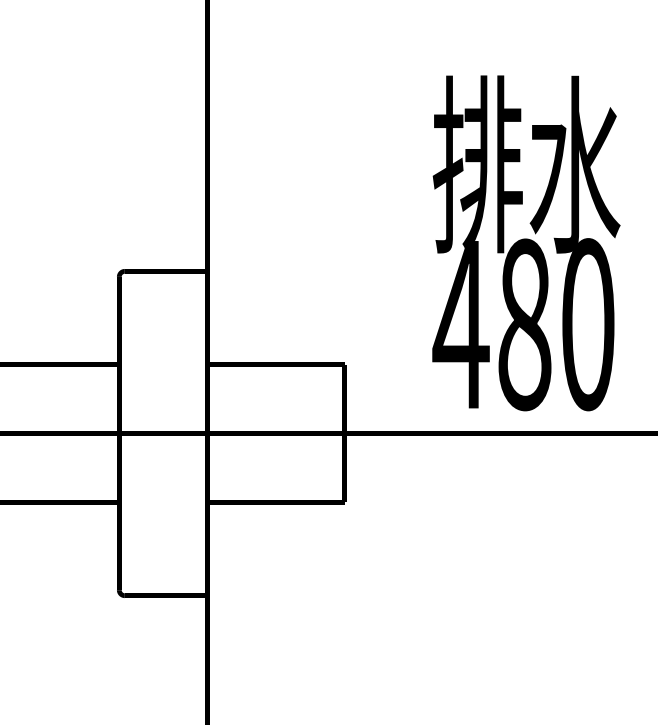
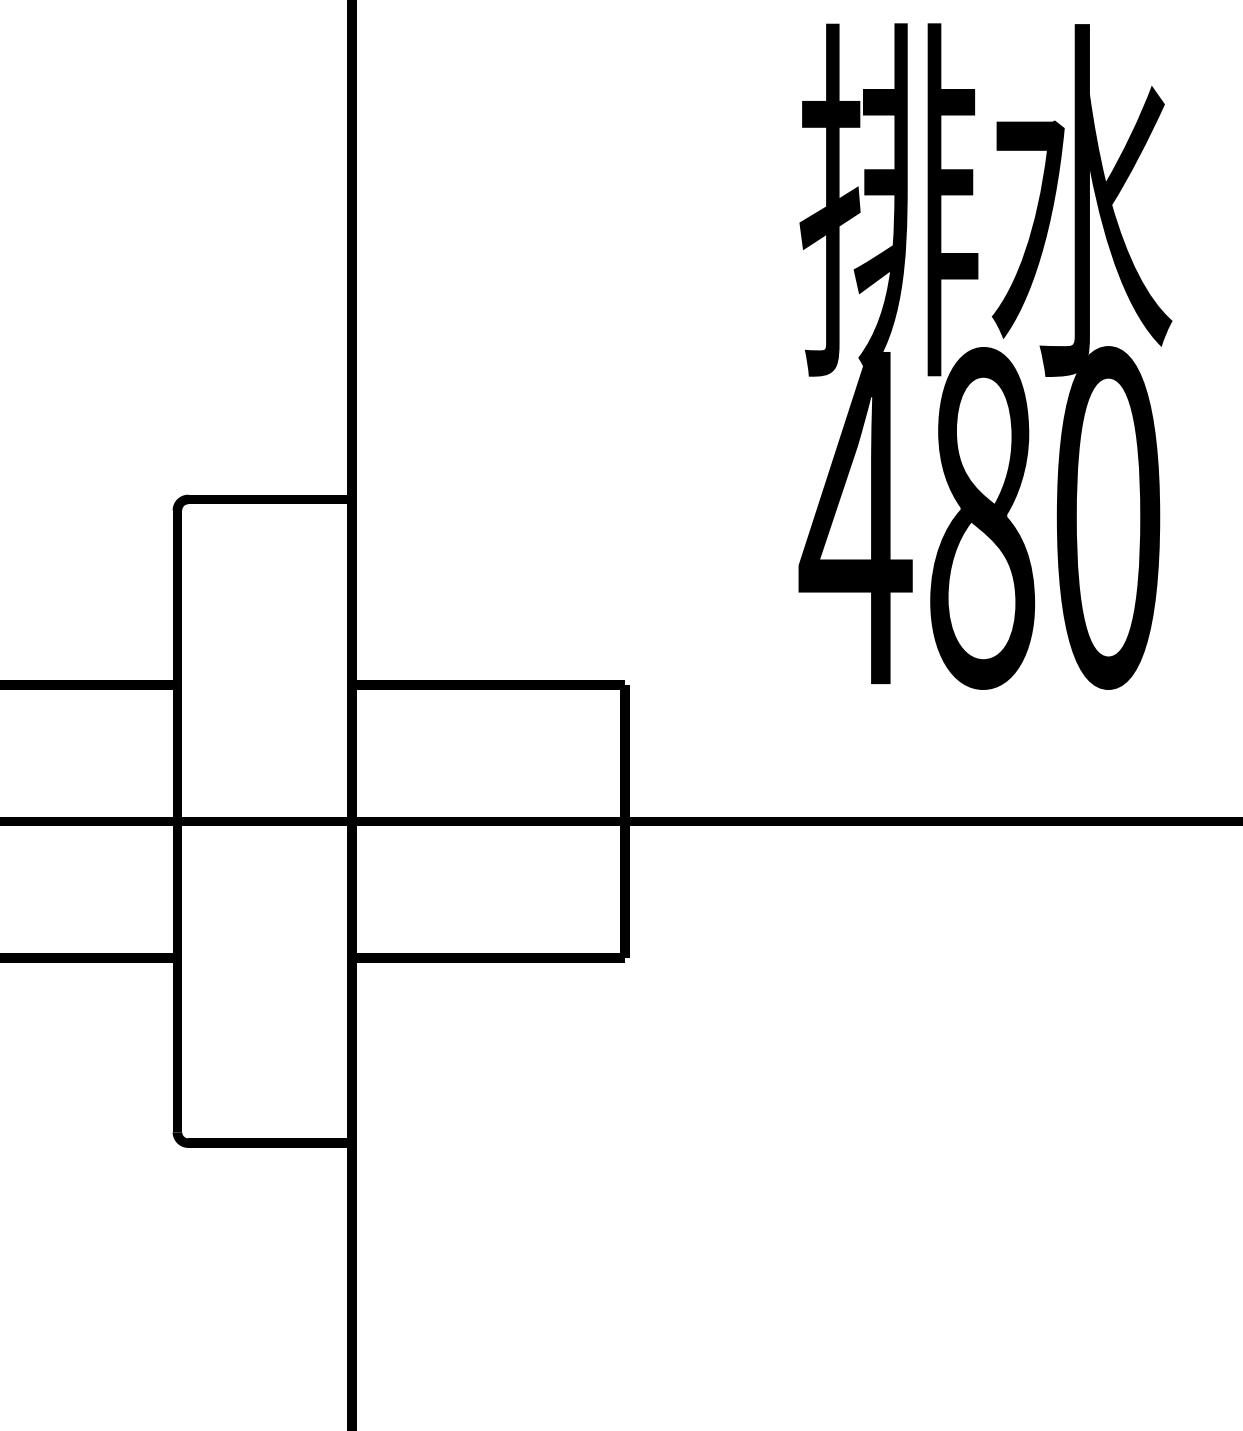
text: (526, 243) -> (985, 356), moved

